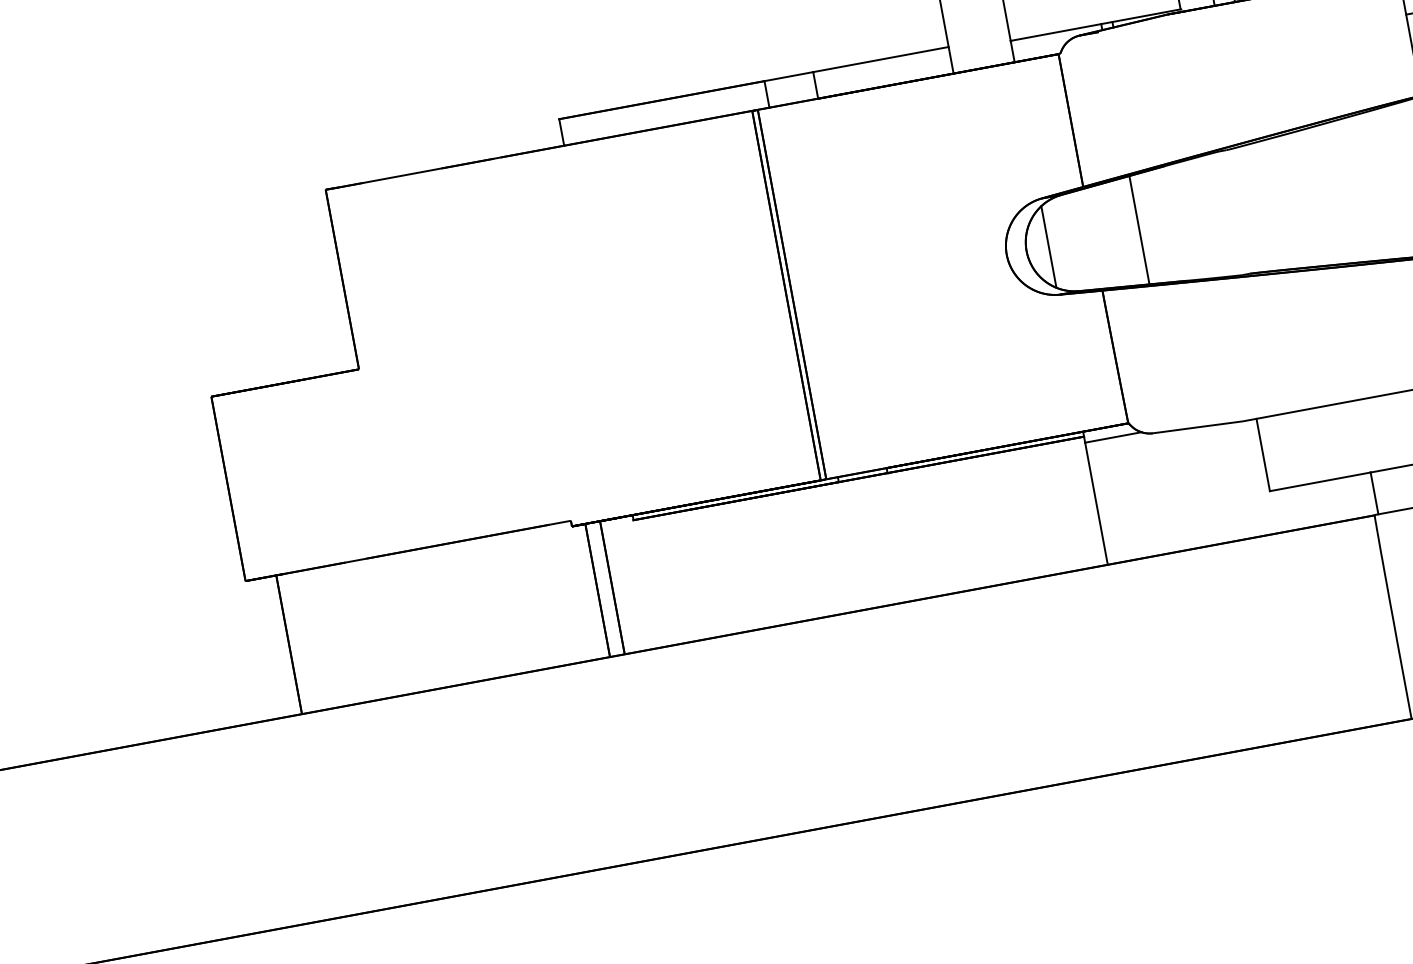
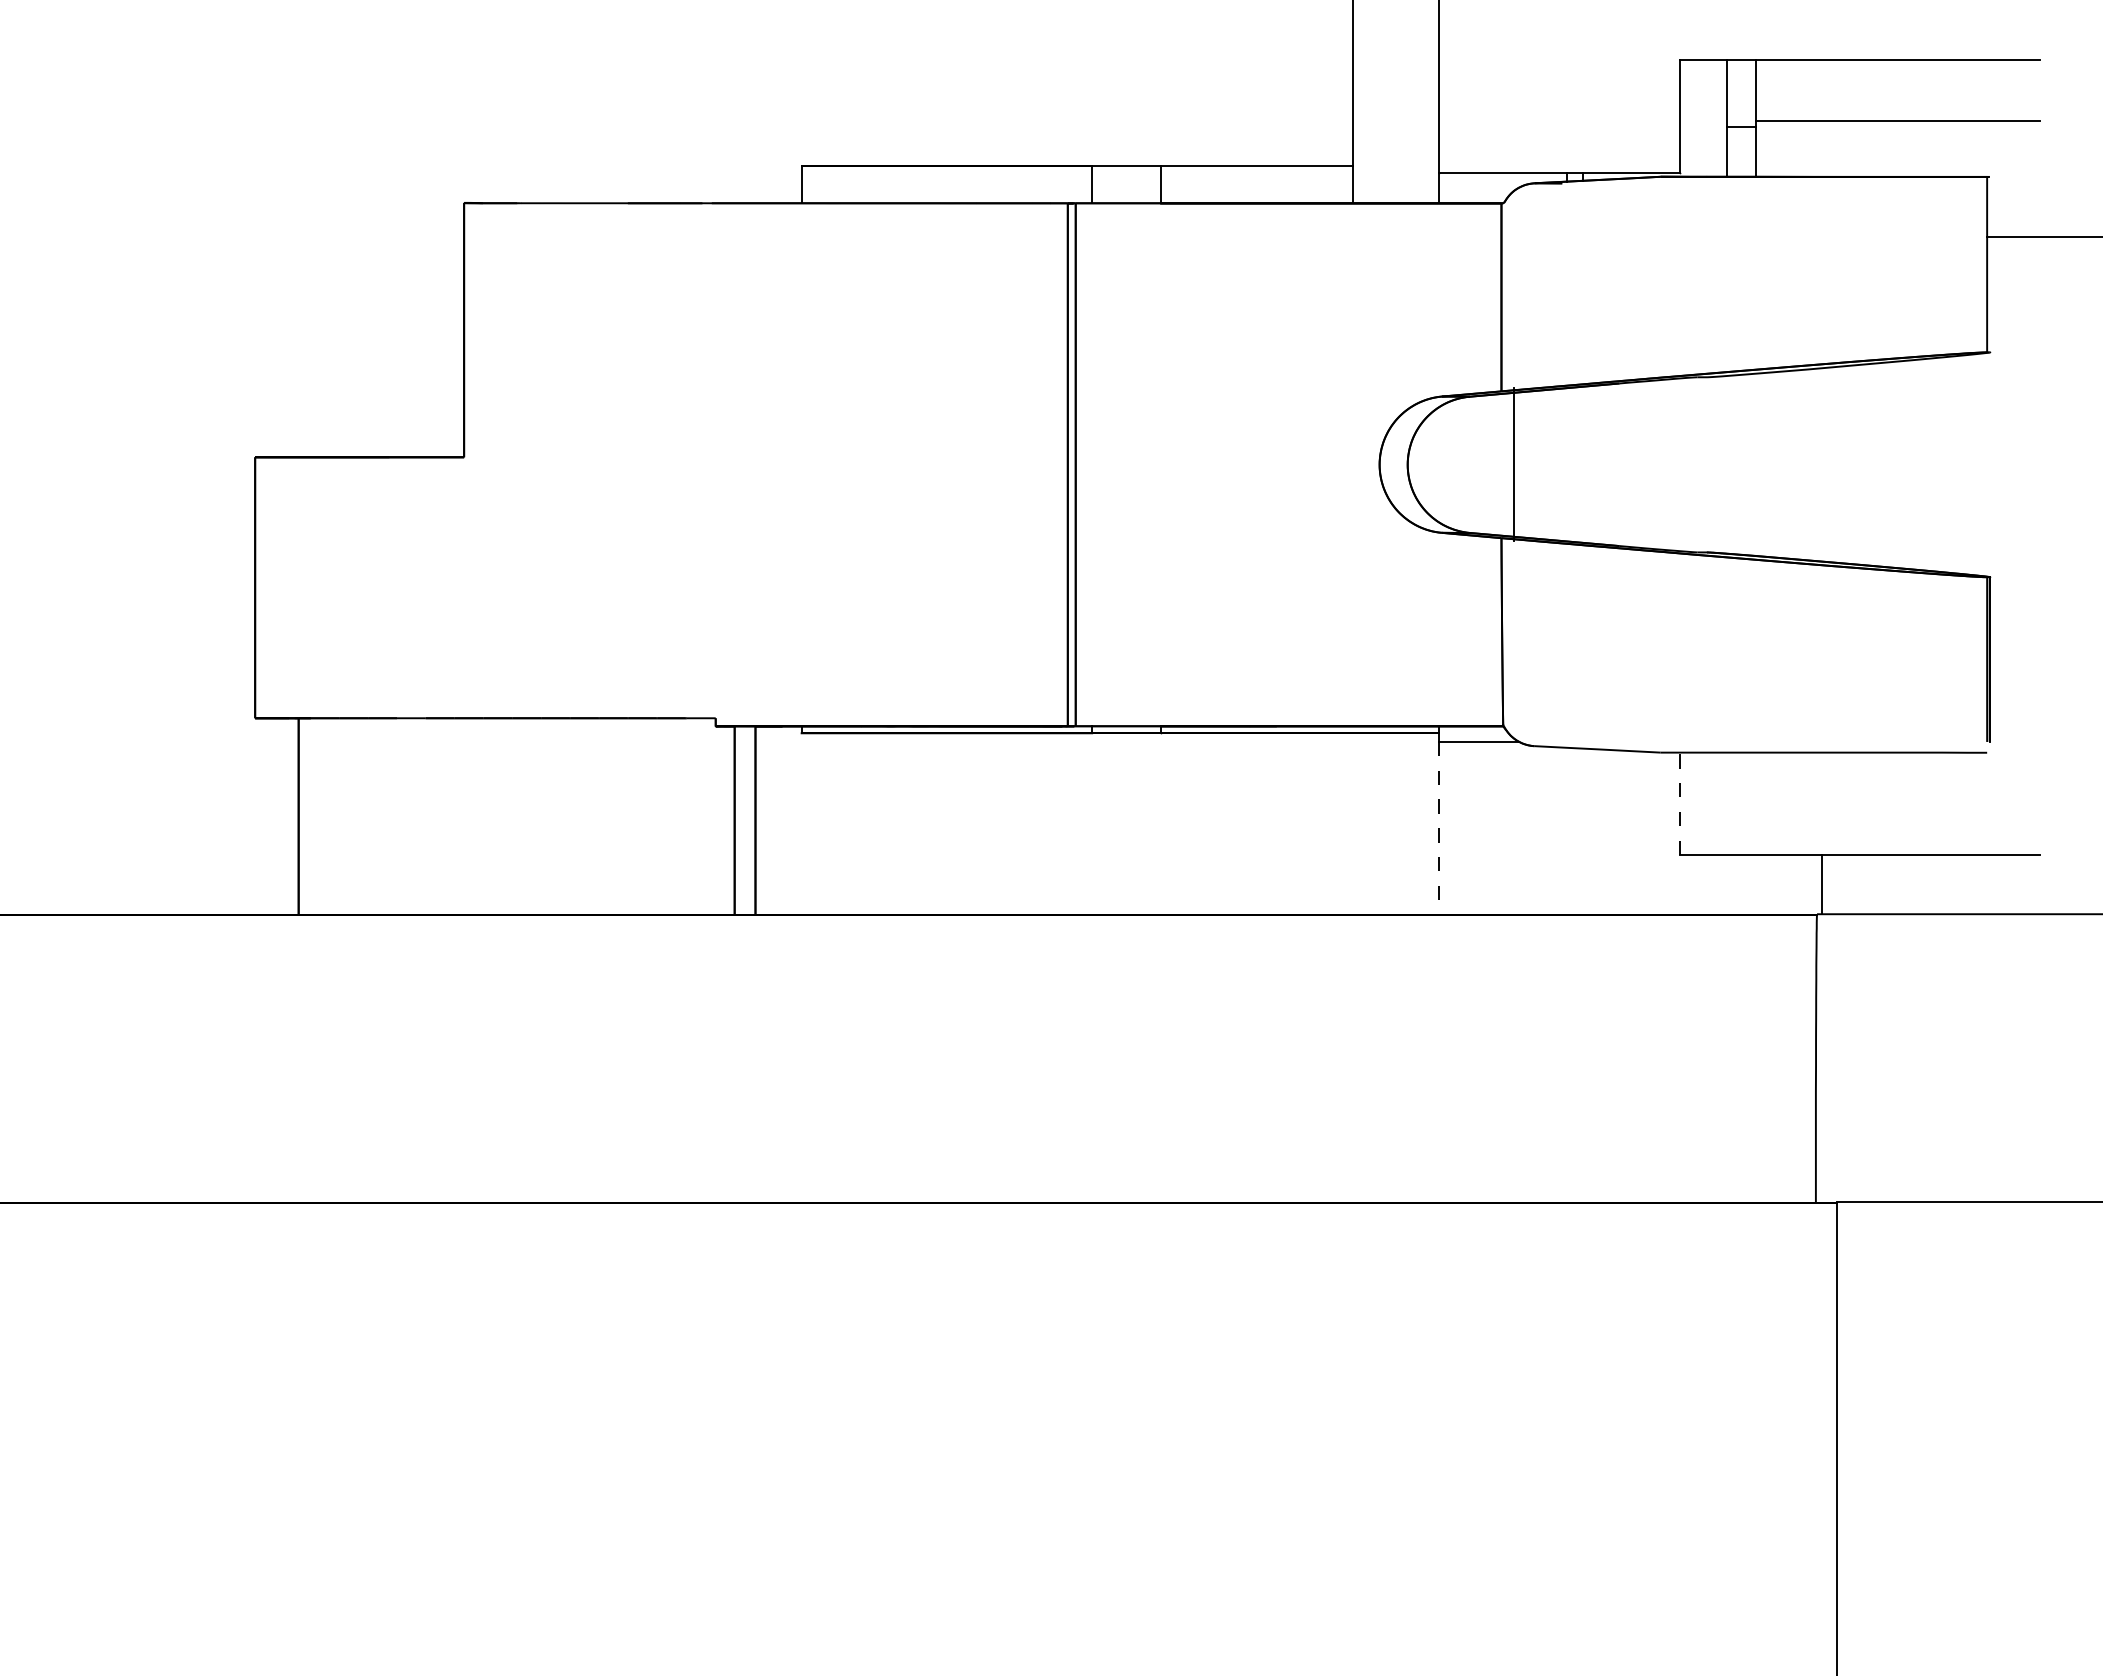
line: (1139, 229) -> (1514, 464), moved
line: (1049, 246) -> (1439, 464), removed
line: (1262, 454) -> (1679, 803), solid -> dashed
line: (1096, 503) -> (1439, 828), solid -> dashed

